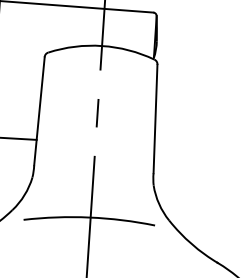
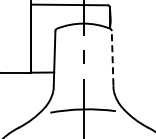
line: (155, 117) -> (112, 57), solid -> dashed

